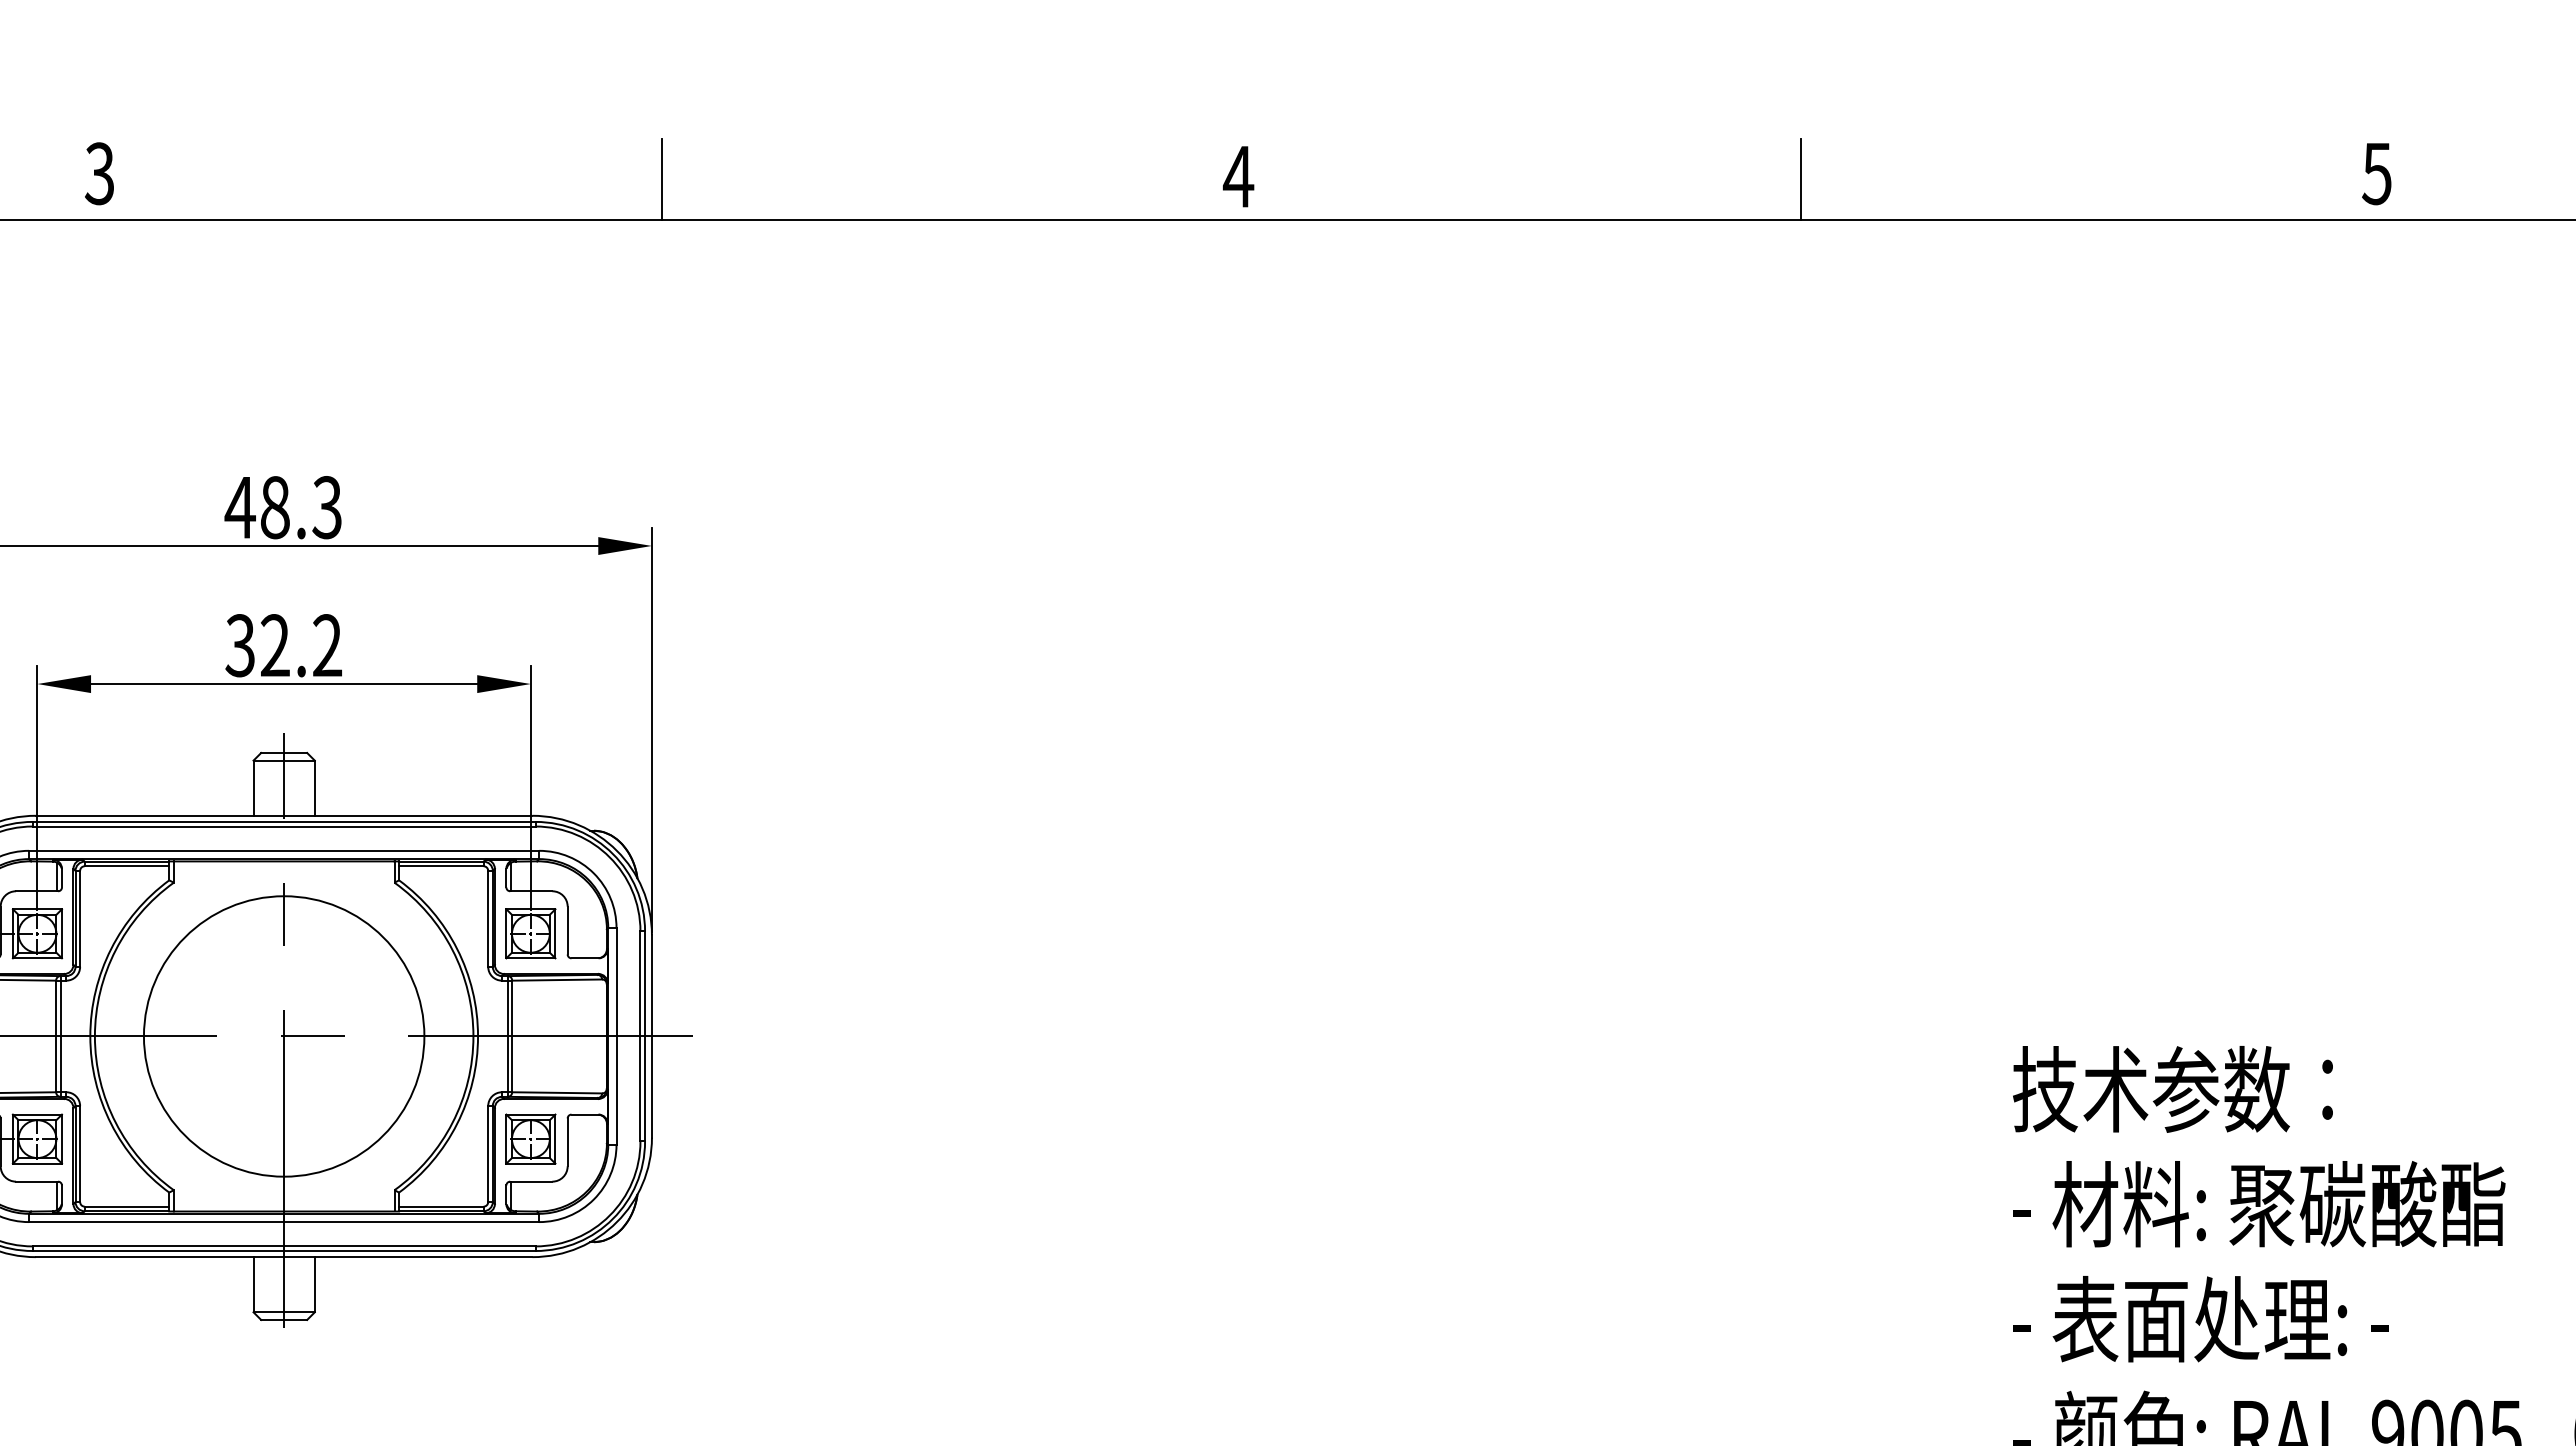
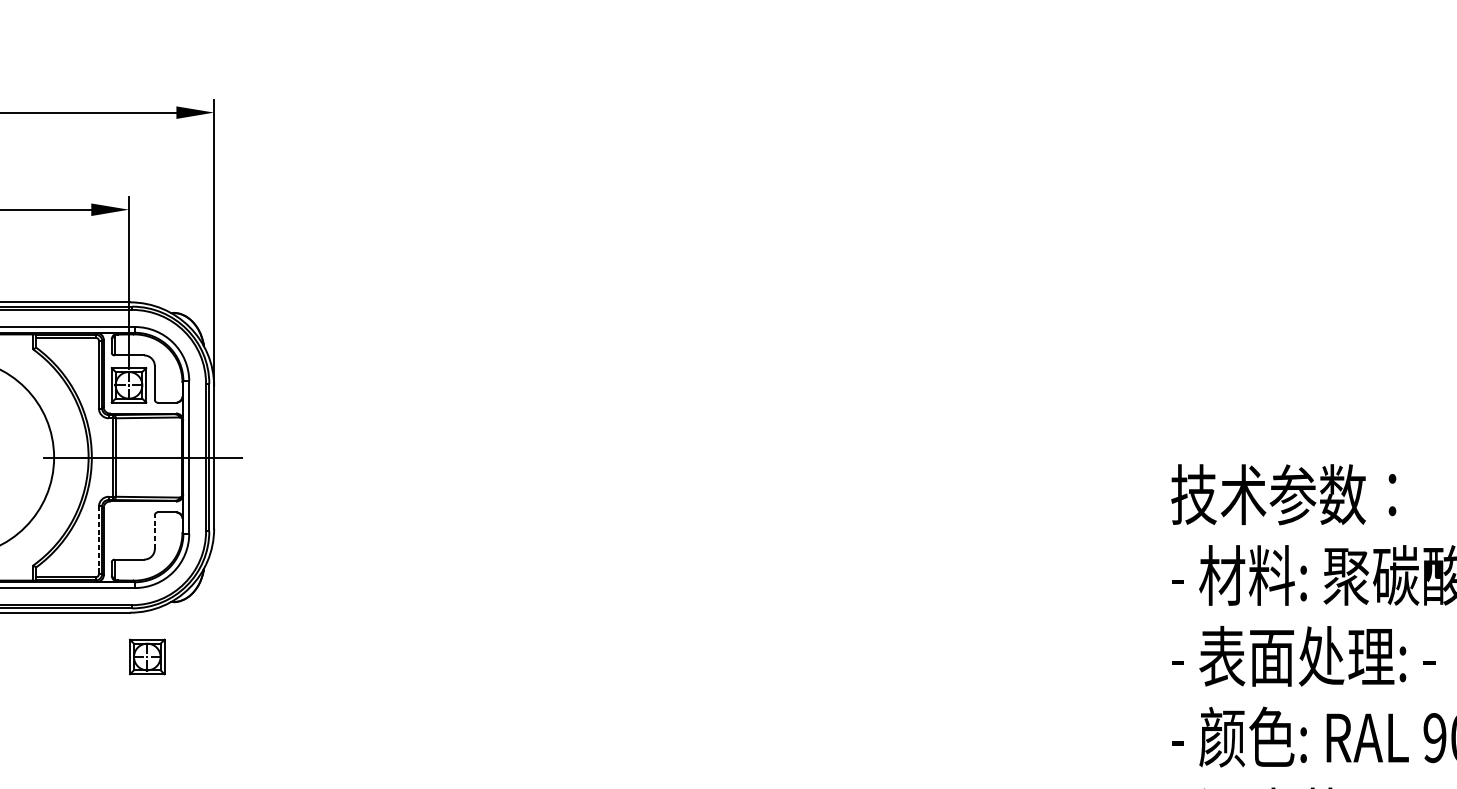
part: (530, 1138) -> (147, 656), moved
line: (567, 1142) -> (154, 532), solid -> dashed
line: (488, 1154) -> (99, 540), solid -> dashed

